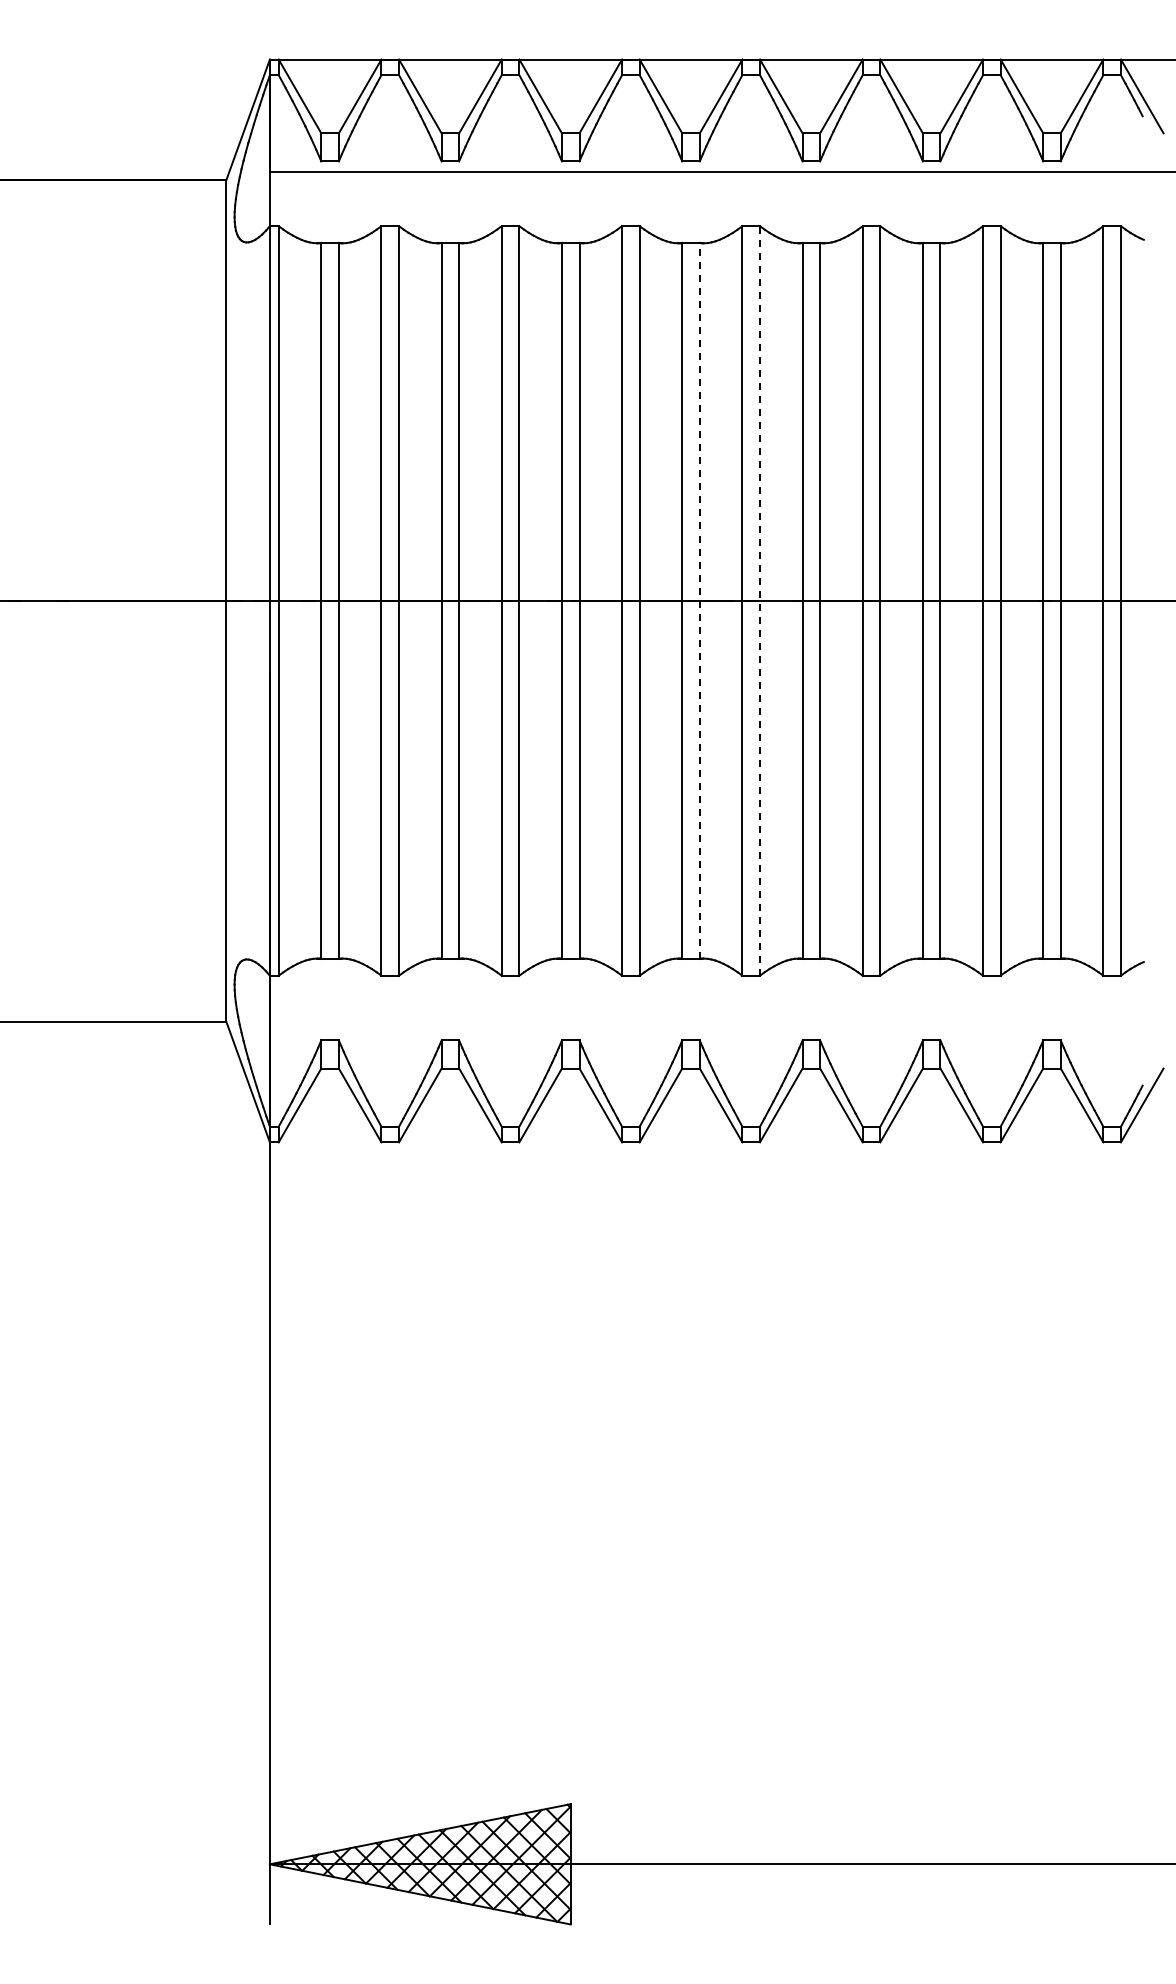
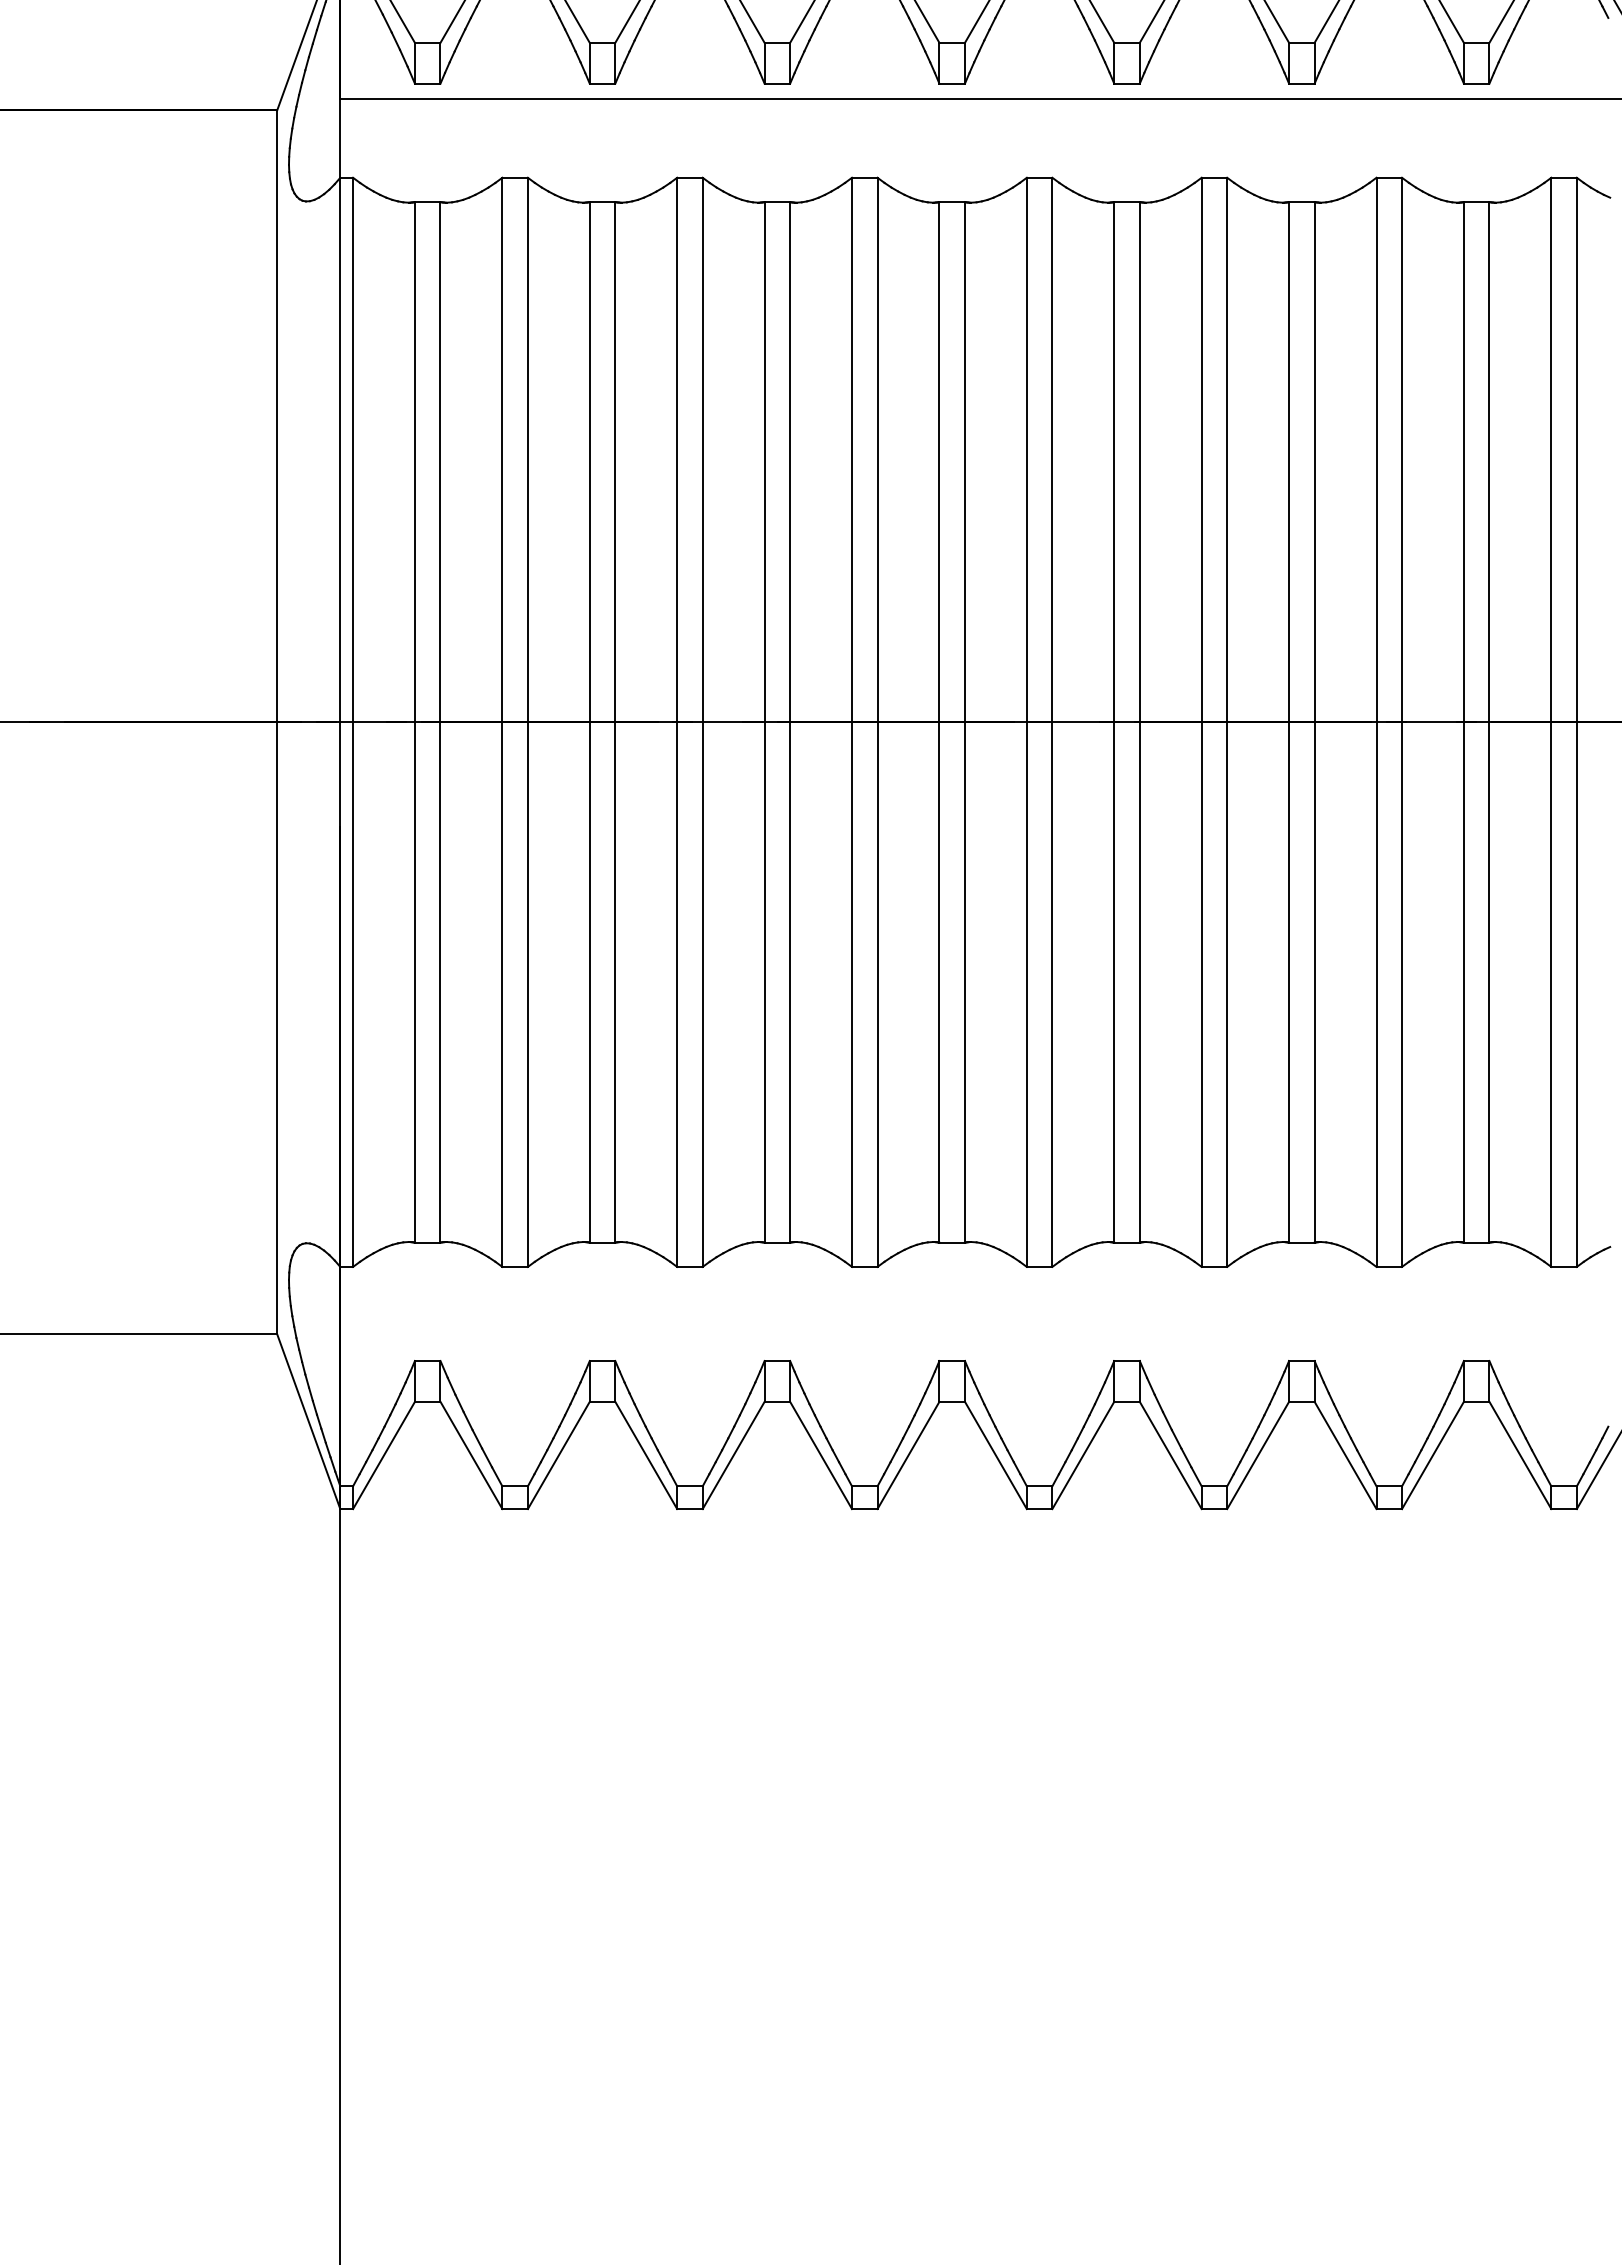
line: (699, 600) -> (964, 721), dashed -> solid
line: (759, 600) -> (1051, 721), dashed -> solid

